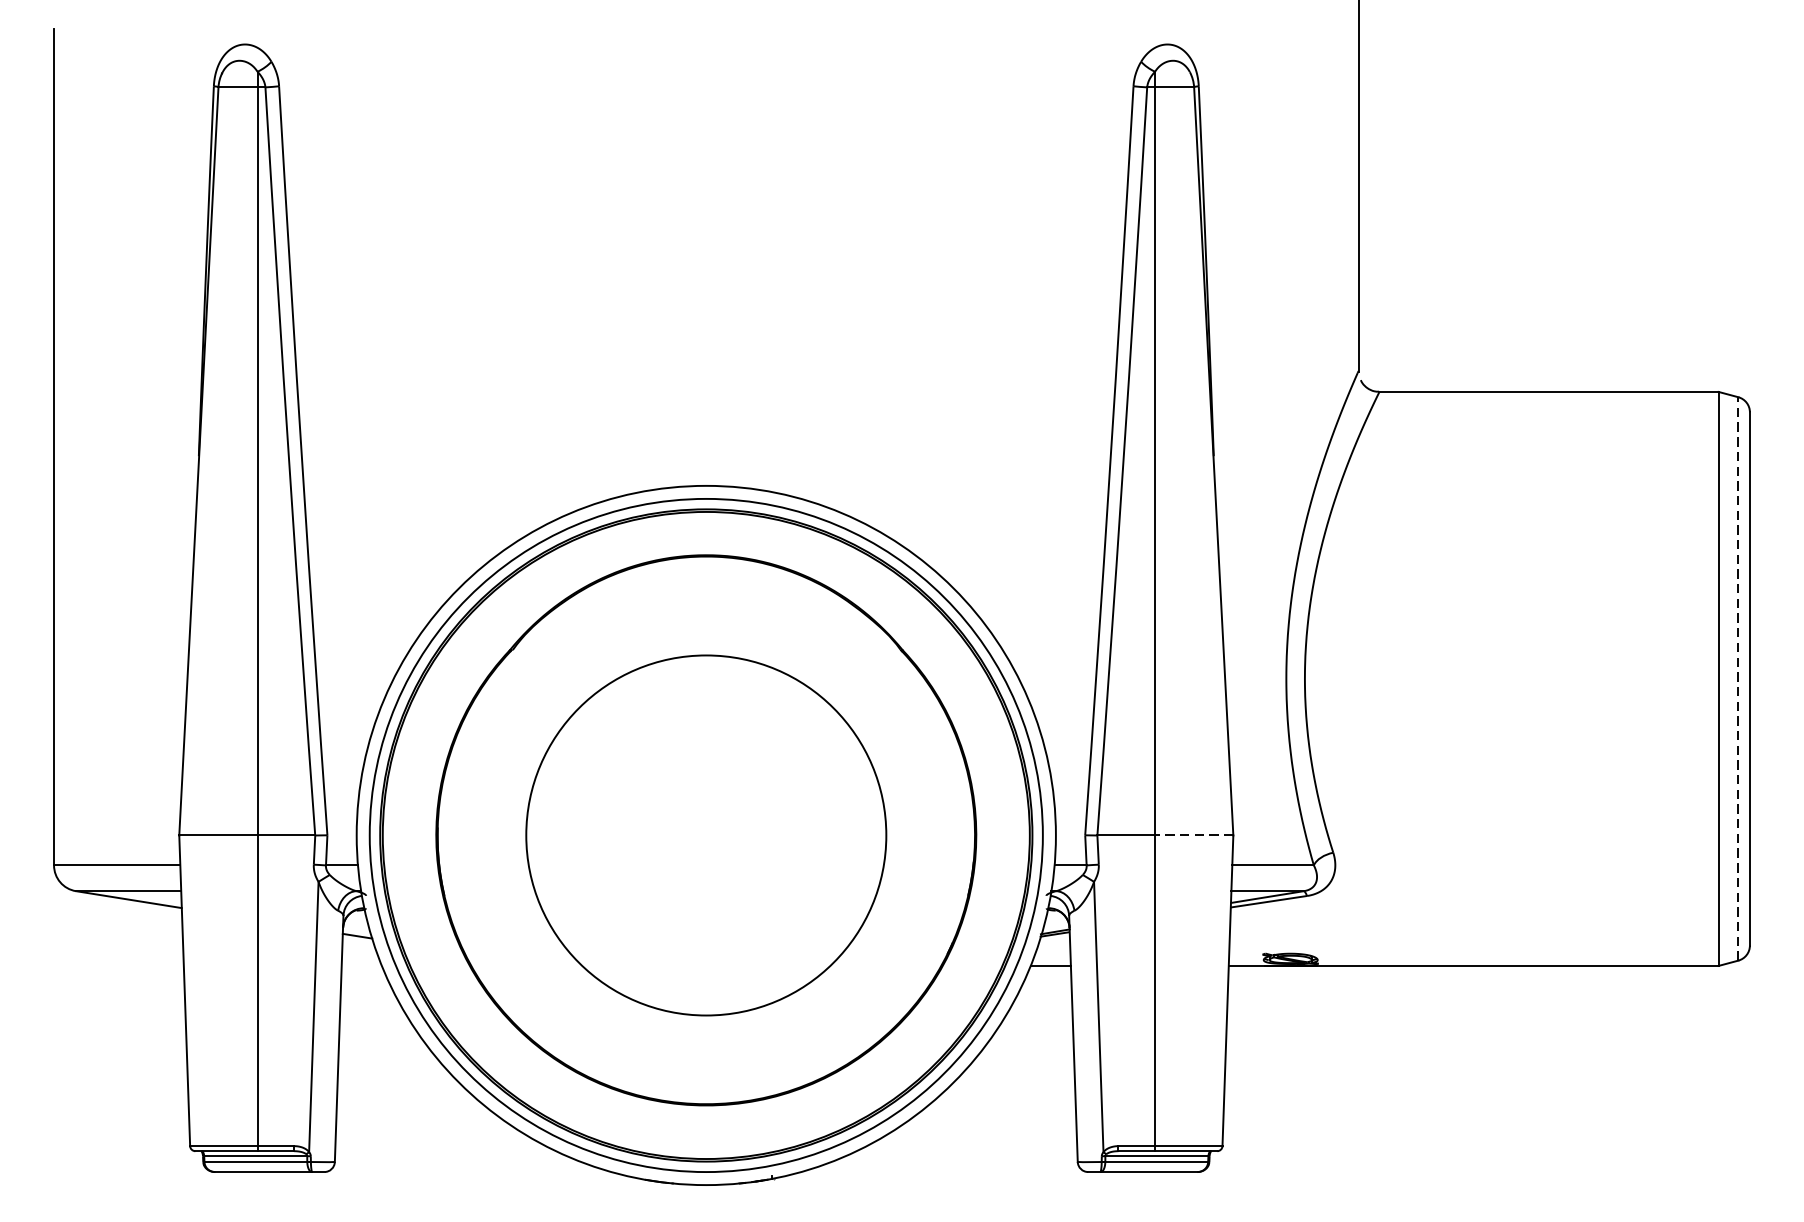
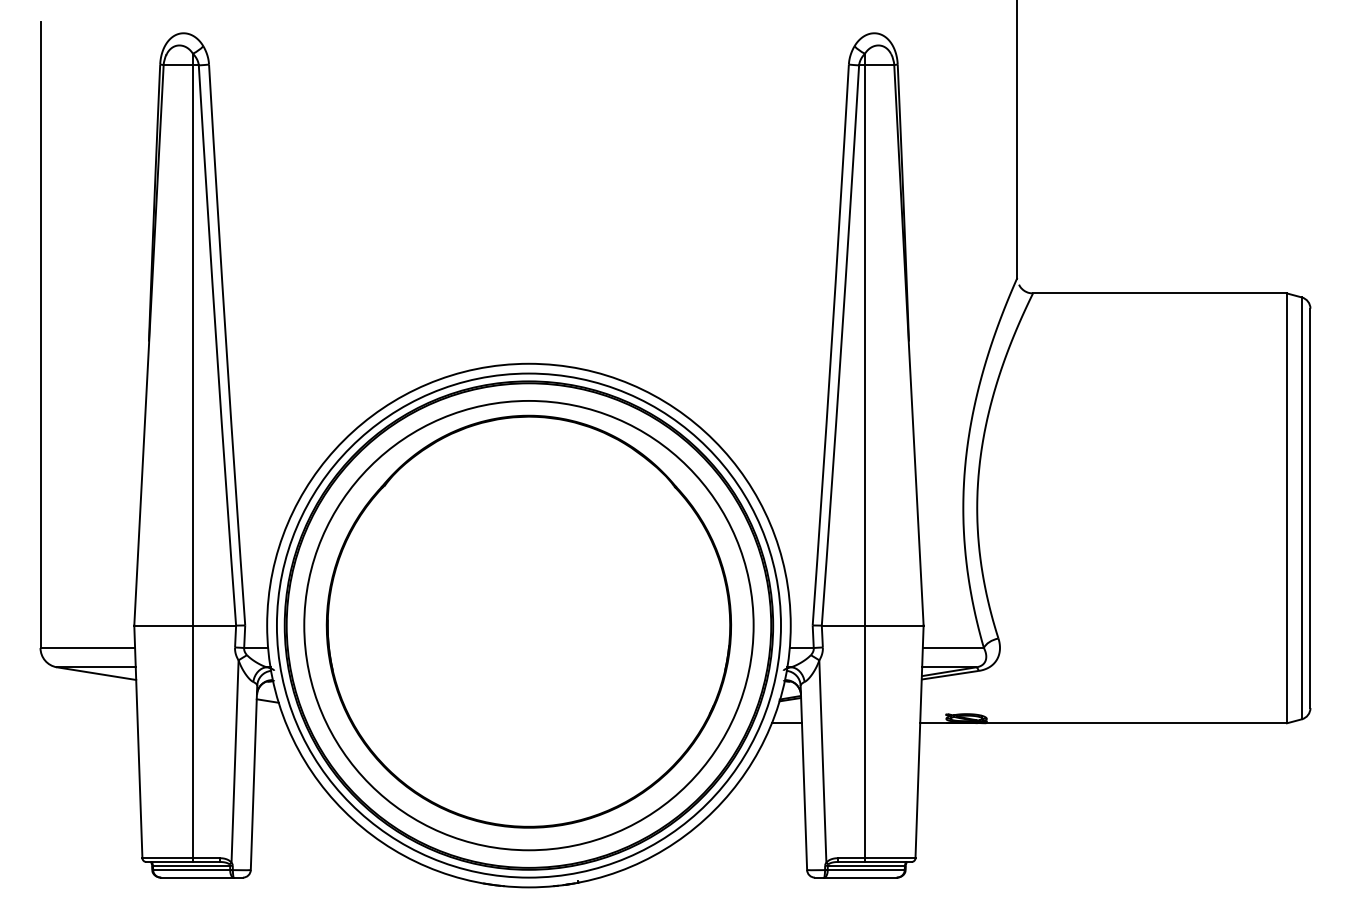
line: (1737, 679) -> (1301, 508), dashed -> solid
circle: (705, 835) -> (528, 625), size x1.67
line: (1193, 835) -> (893, 625), dashed -> solid

